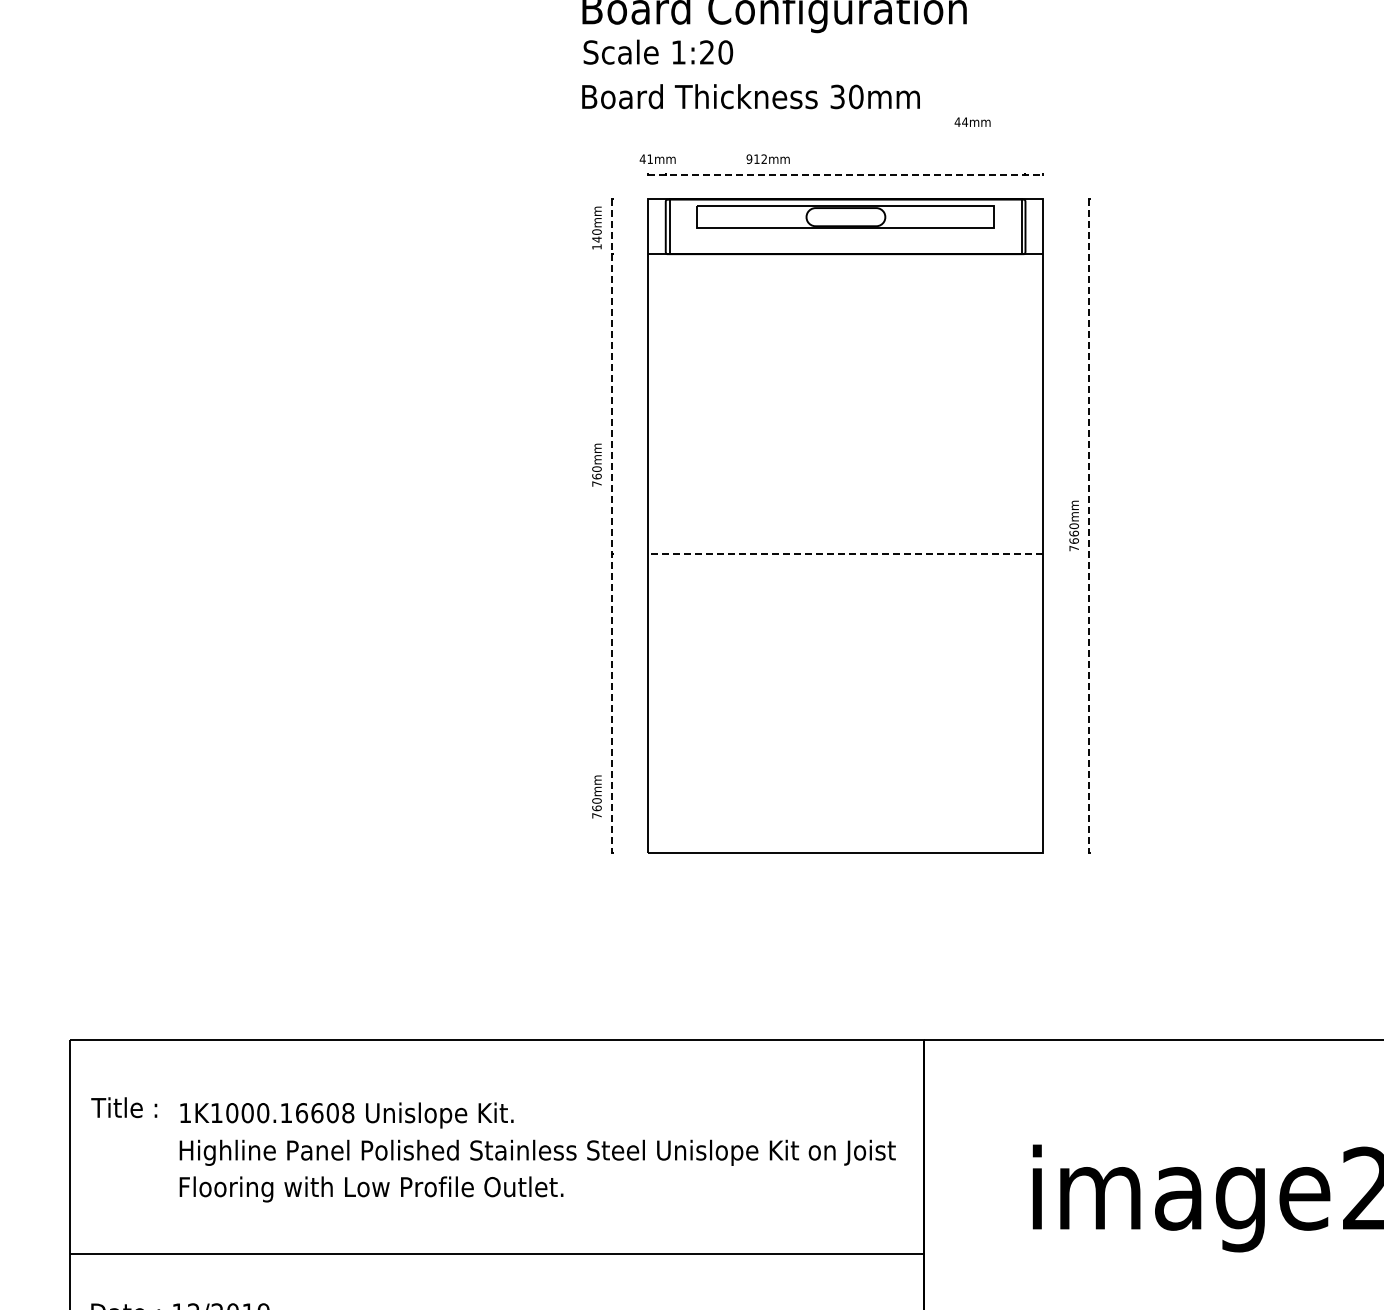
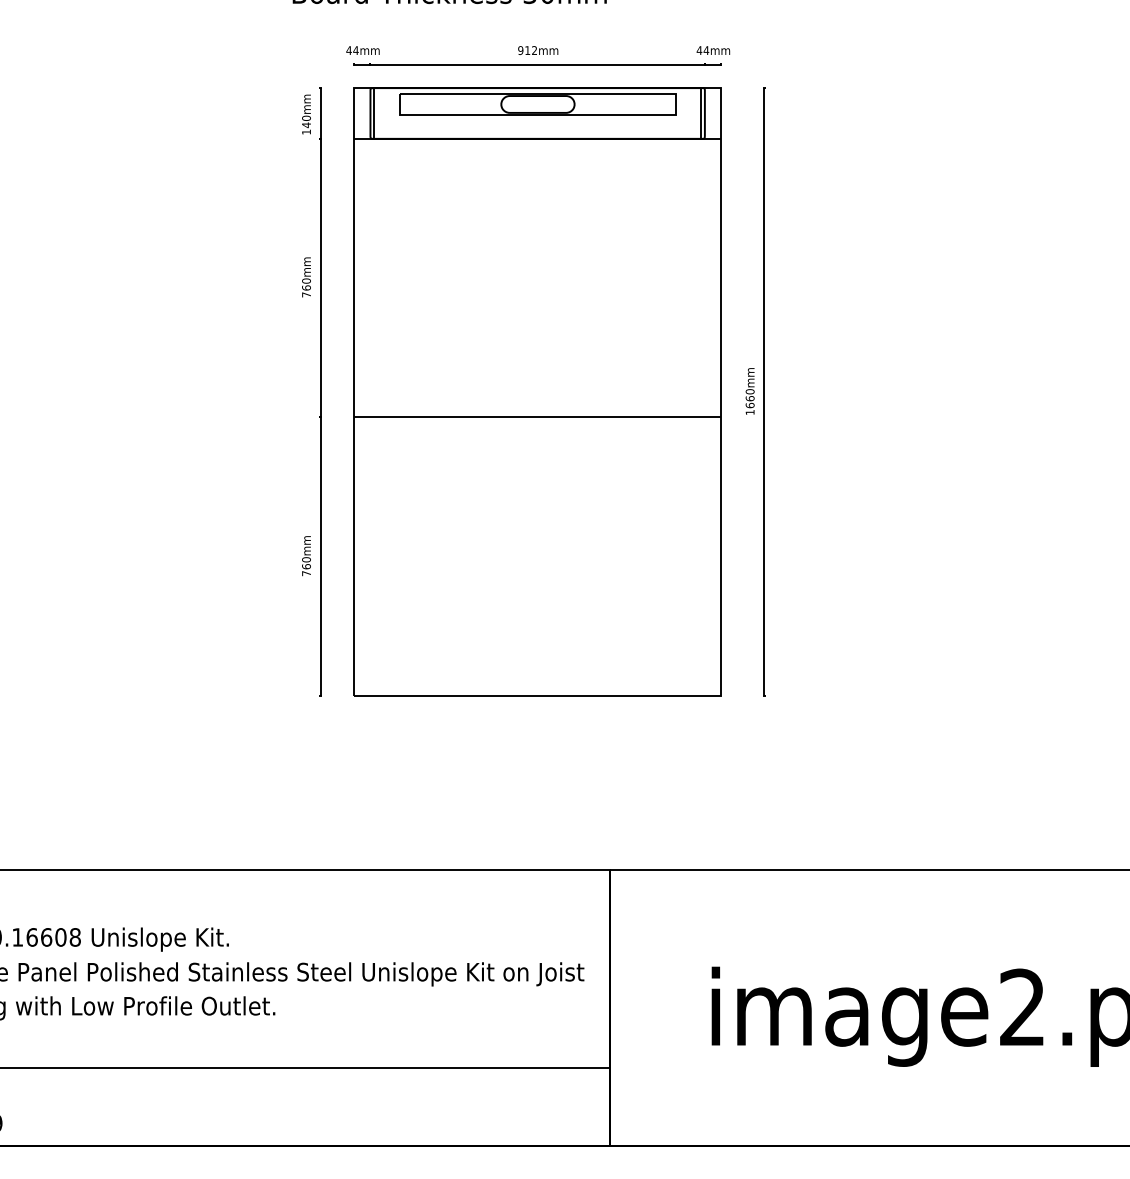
text: (972, 121) -> (713, 49), moved
text: (650, 158) -> (356, 49), 41mm -> 44mm
text: (767, 158) -> (537, 49), moved
line: (845, 174) -> (537, 64), dashed -> solid
text: (596, 464) -> (306, 276), moved
line: (612, 525) -> (320, 391), dashed -> solid
line: (1089, 526) -> (764, 392), dashed -> solid
text: (1073, 548) -> (749, 412), 7660mm -> 1660mm
line: (845, 553) -> (537, 417), dashed -> solid
text: (596, 796) -> (306, 555), moved

